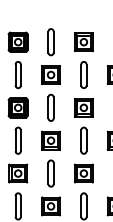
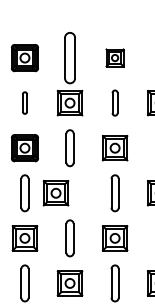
part: (50, 41) -> (69, 57), size x1.4
part: (83, 41) -> (114, 57), size x0.7
part: (17, 74) -> (24, 102), size x0.6
part: (83, 74) -> (114, 102), size x0.7
part: (50, 140) -> (55, 193), moved

